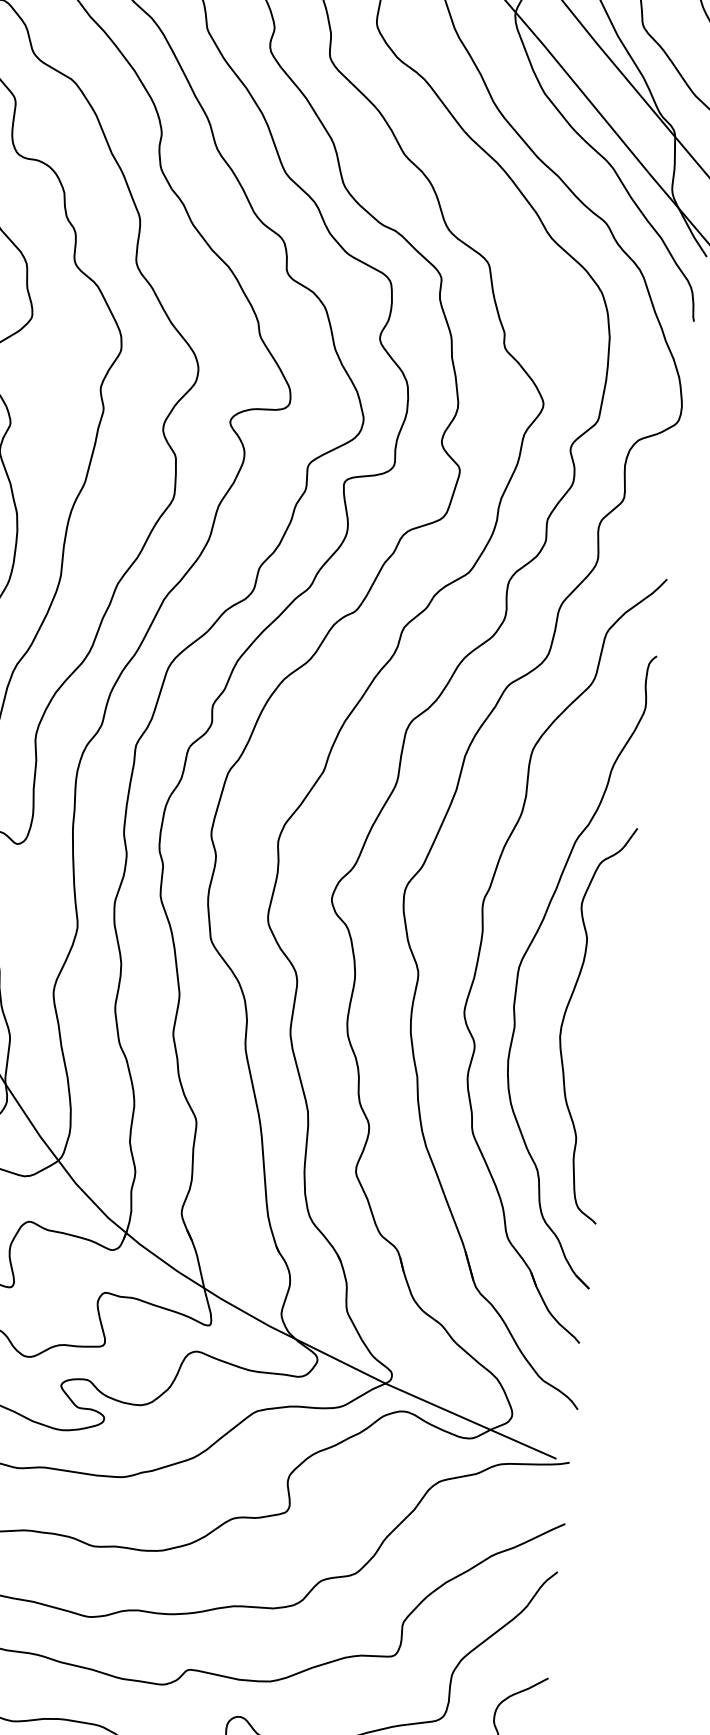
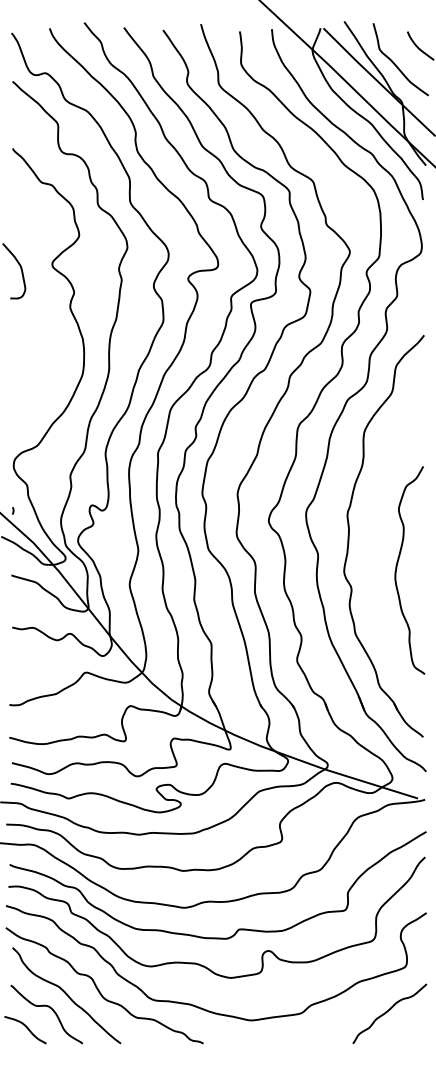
part: (534, 942) -> (376, 531), removed

